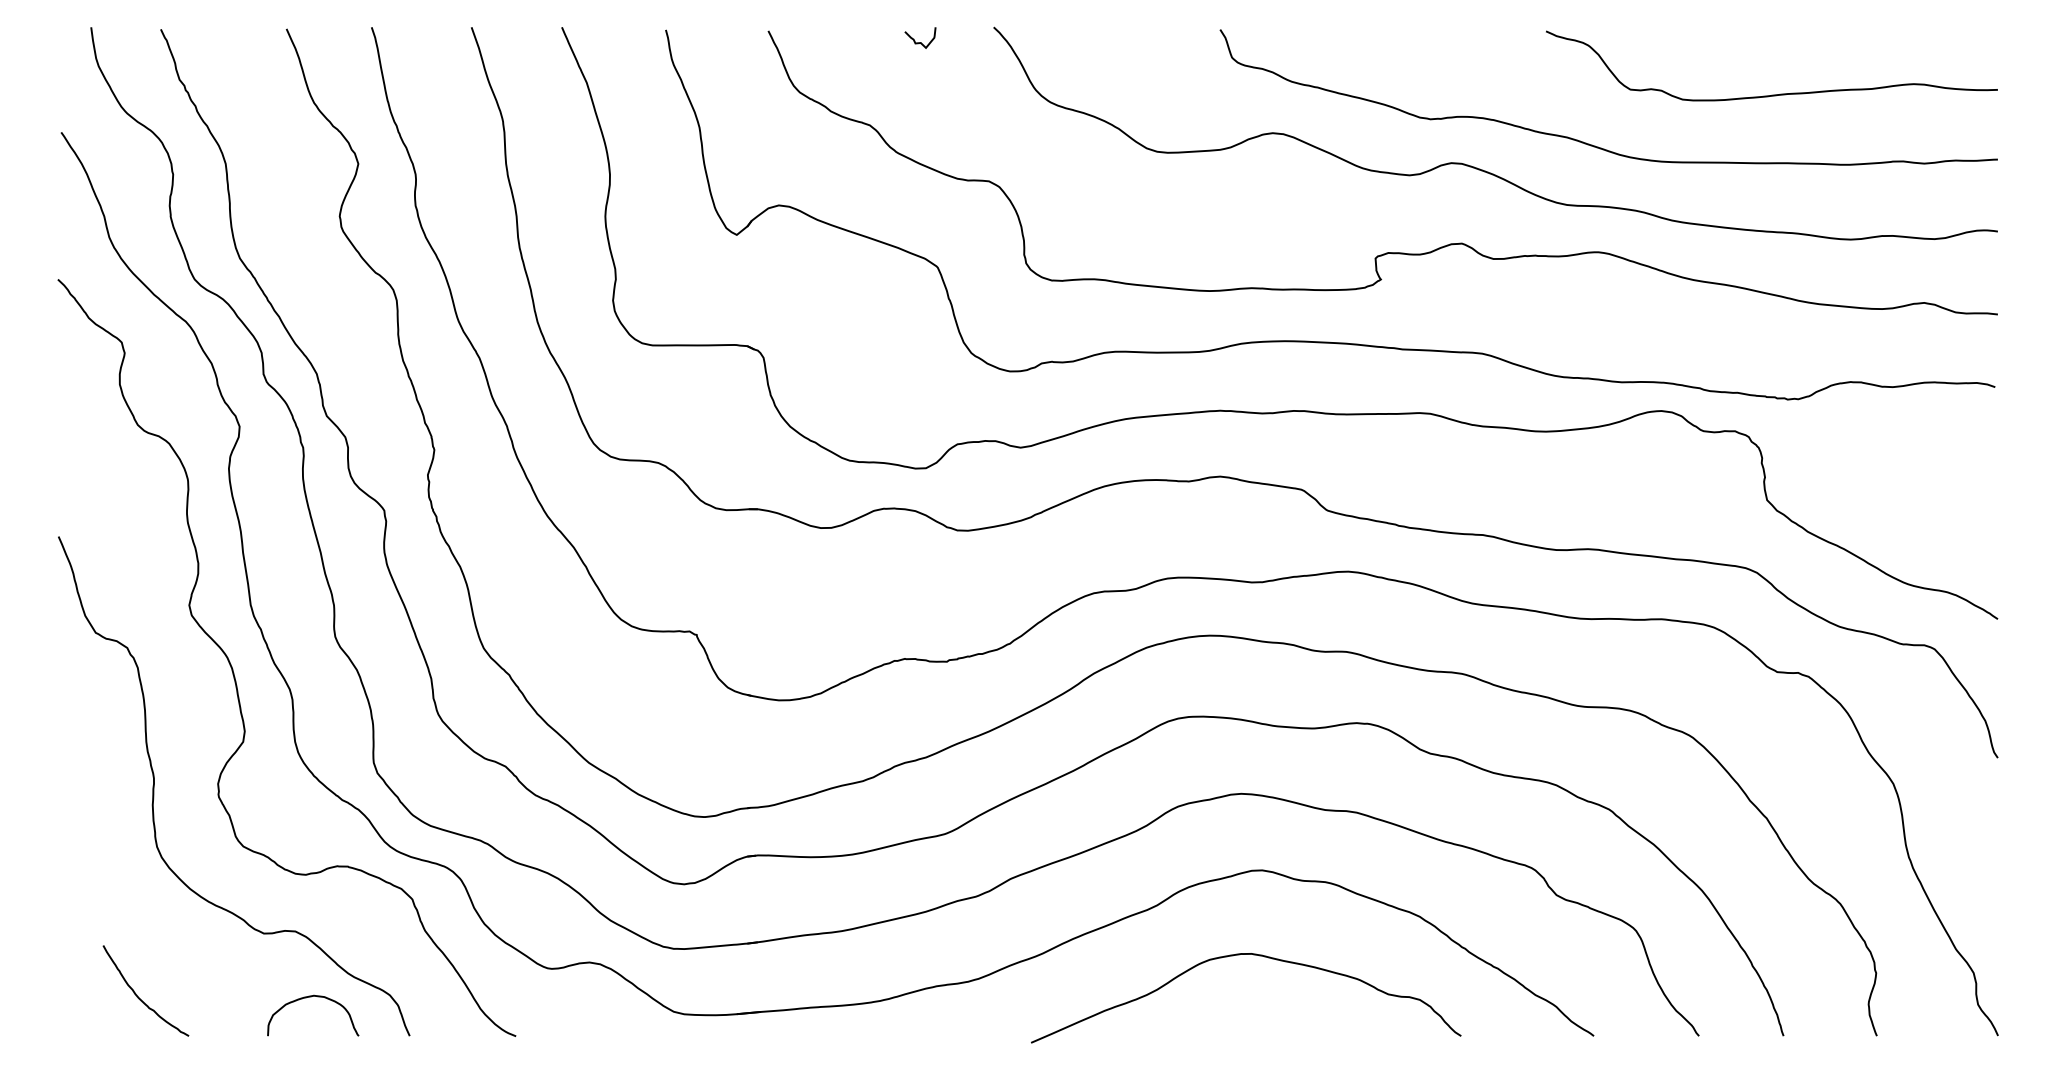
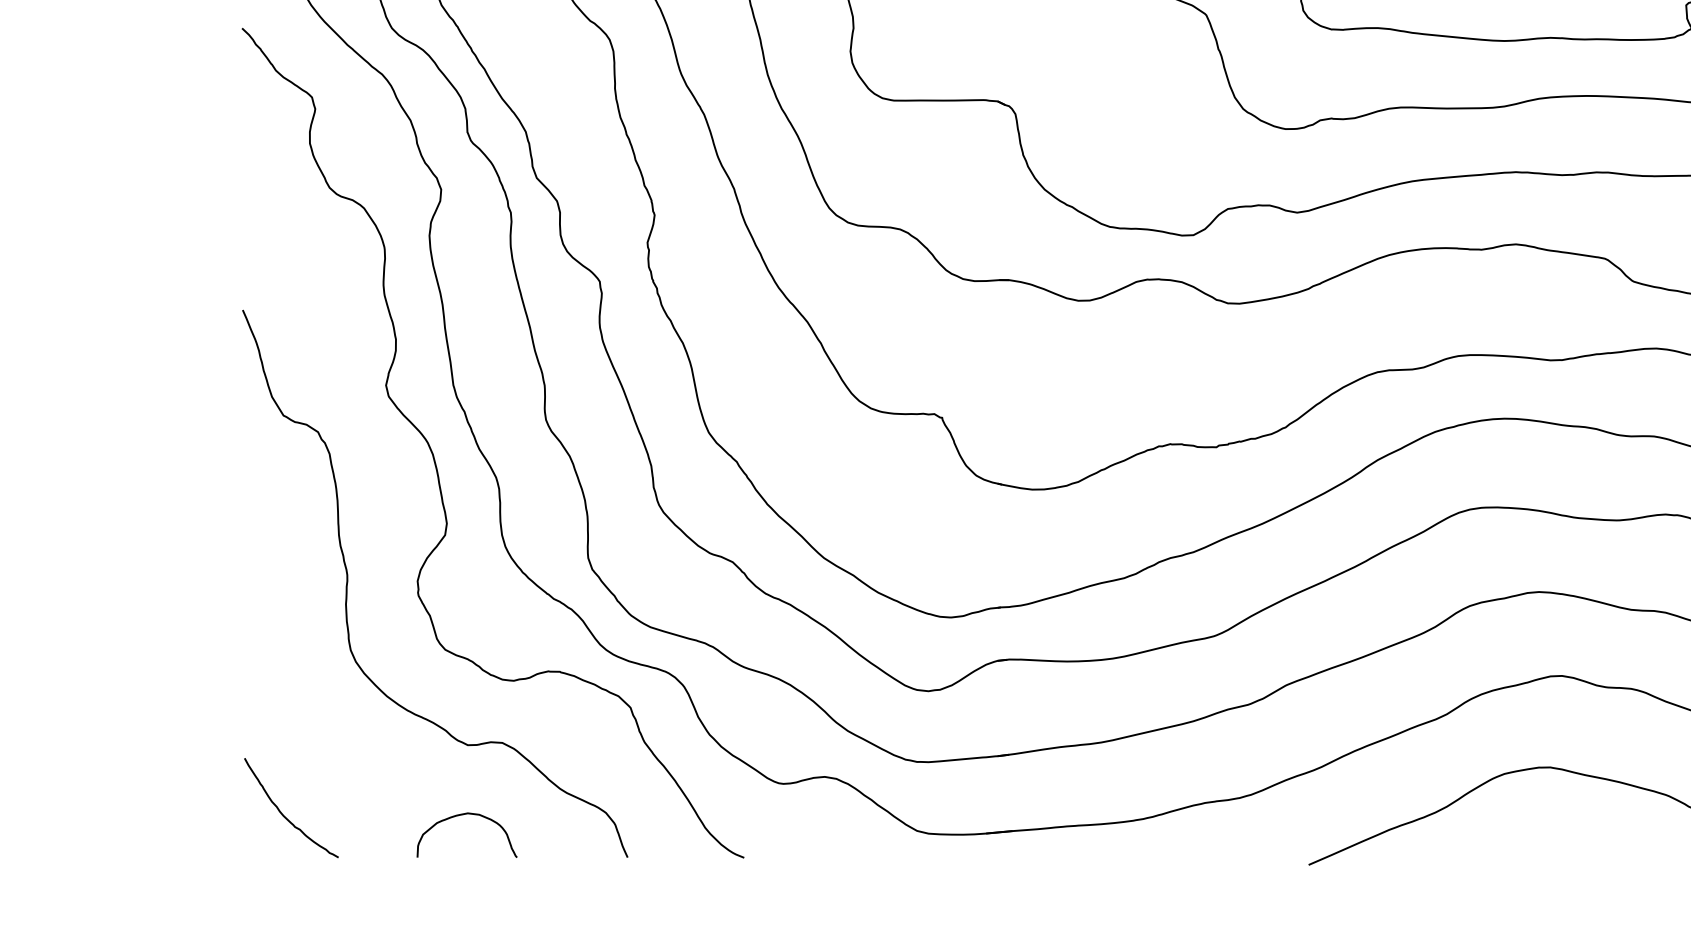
curve: (138, 996) -> (283, 814), moved
curve: (311, 997) -> (465, 815), moved

